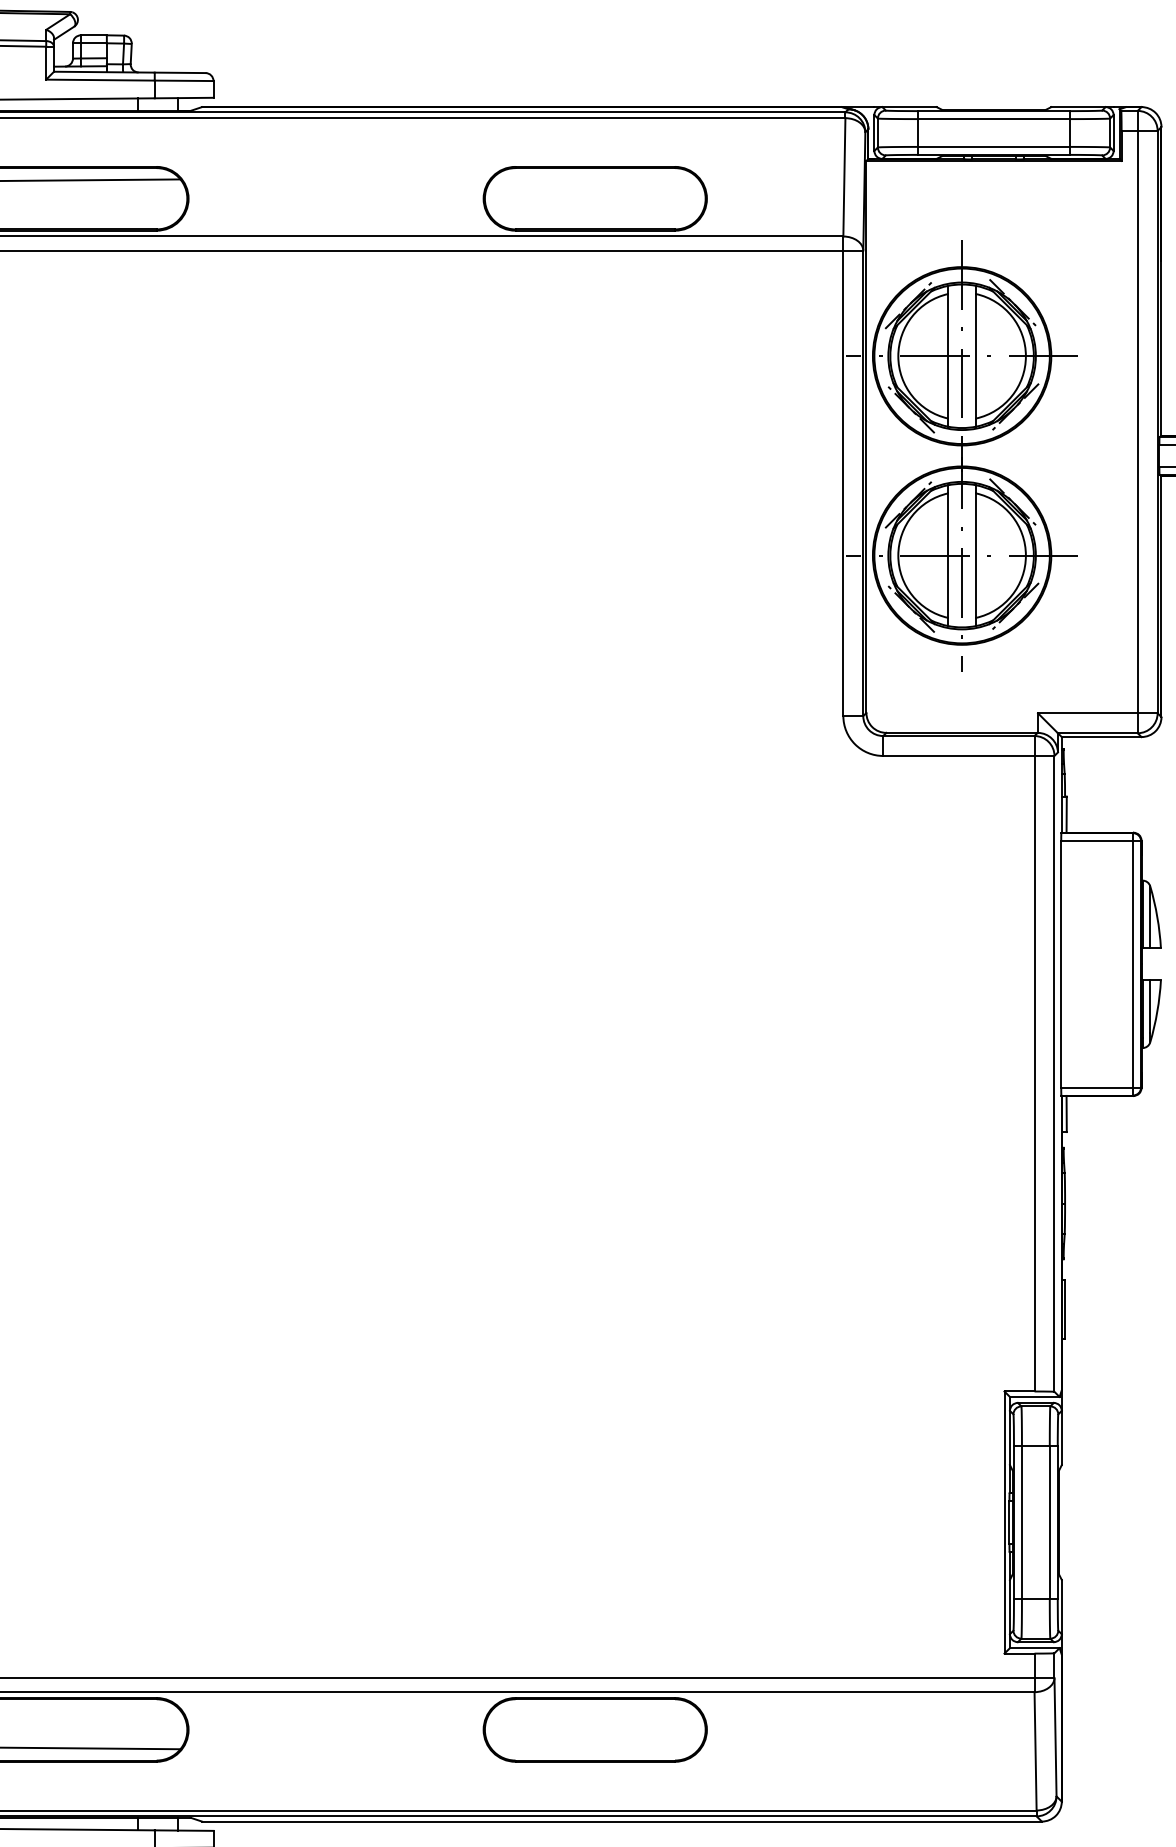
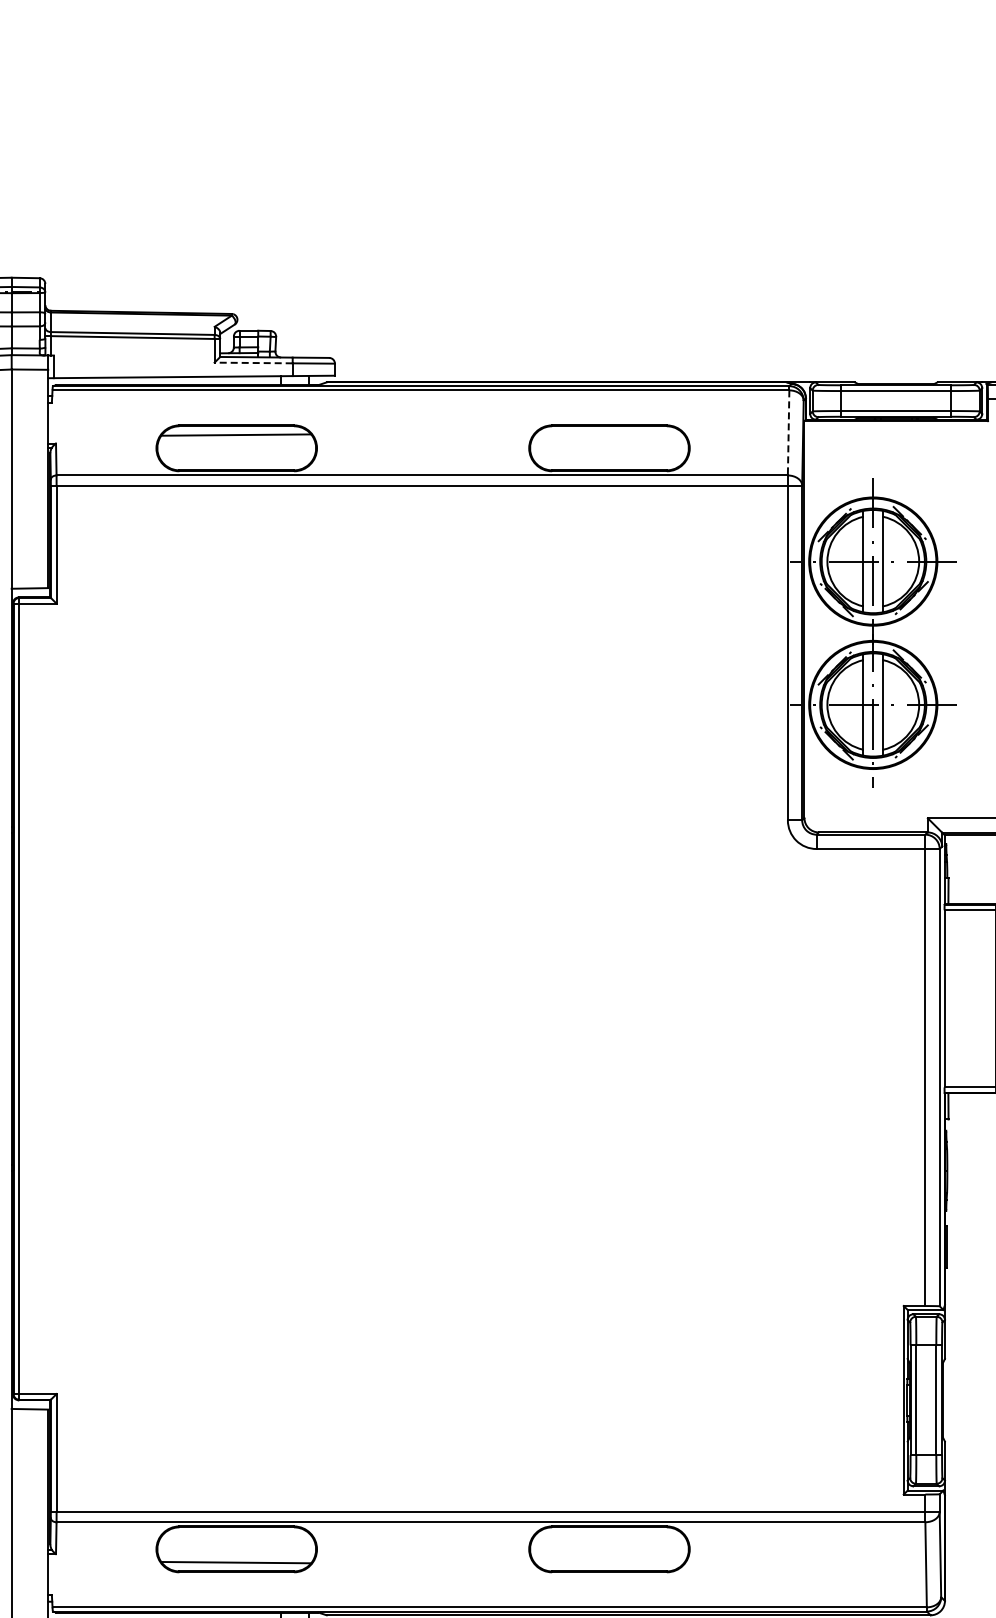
line: (100, 80) -> (253, 363), solid -> dashed
line: (844, 176) -> (788, 432), solid -> dashed

